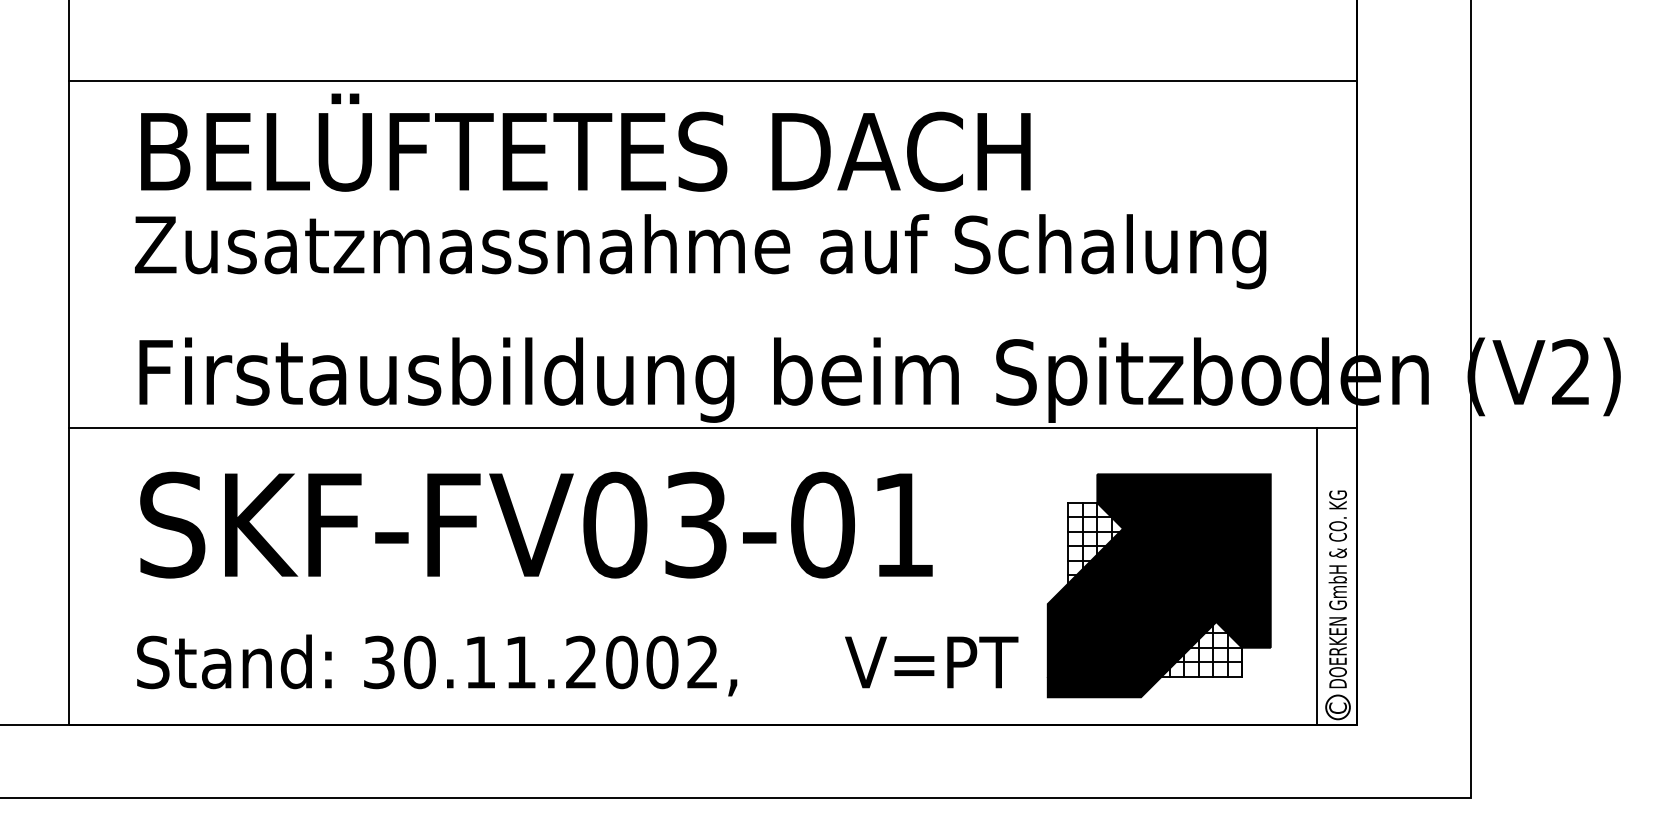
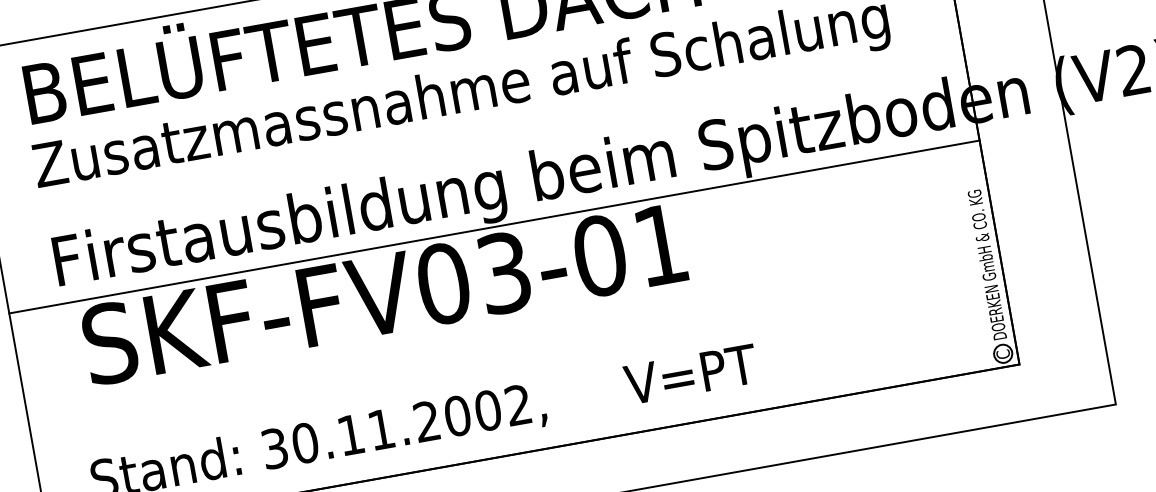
text: (536, 524) -> (384, 293), moved
line: (1317, 575) -> (970, 257), removed
part: (1158, 585) -> (851, 286), removed

